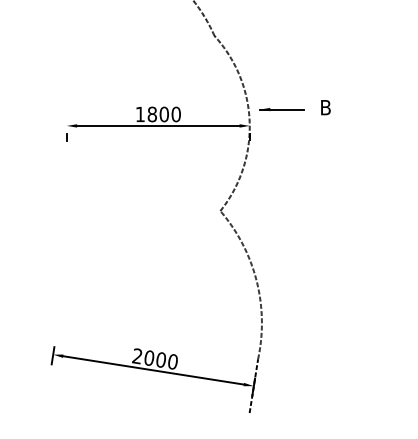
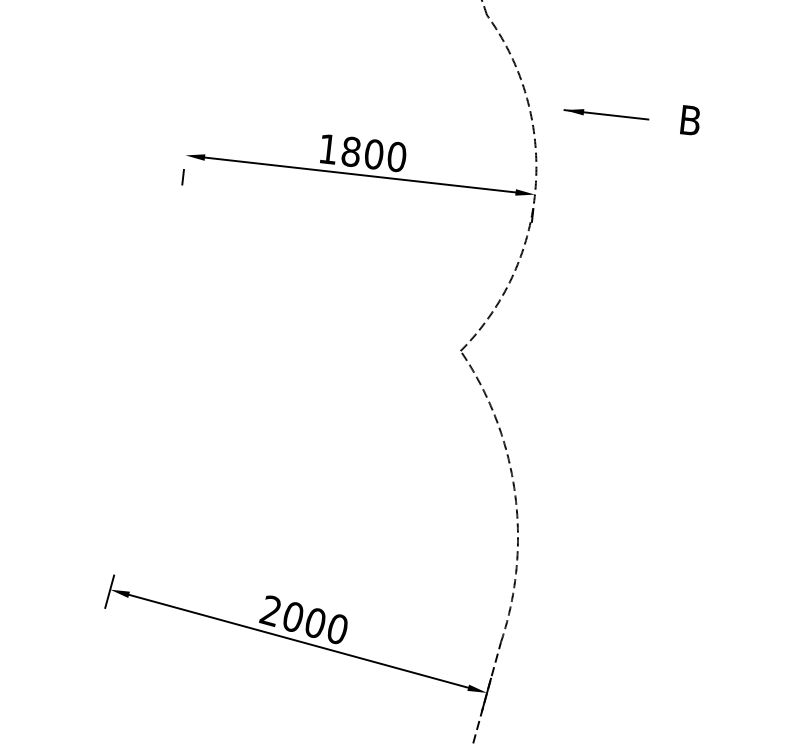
part: (294, 107) -> (630, 113), moved

